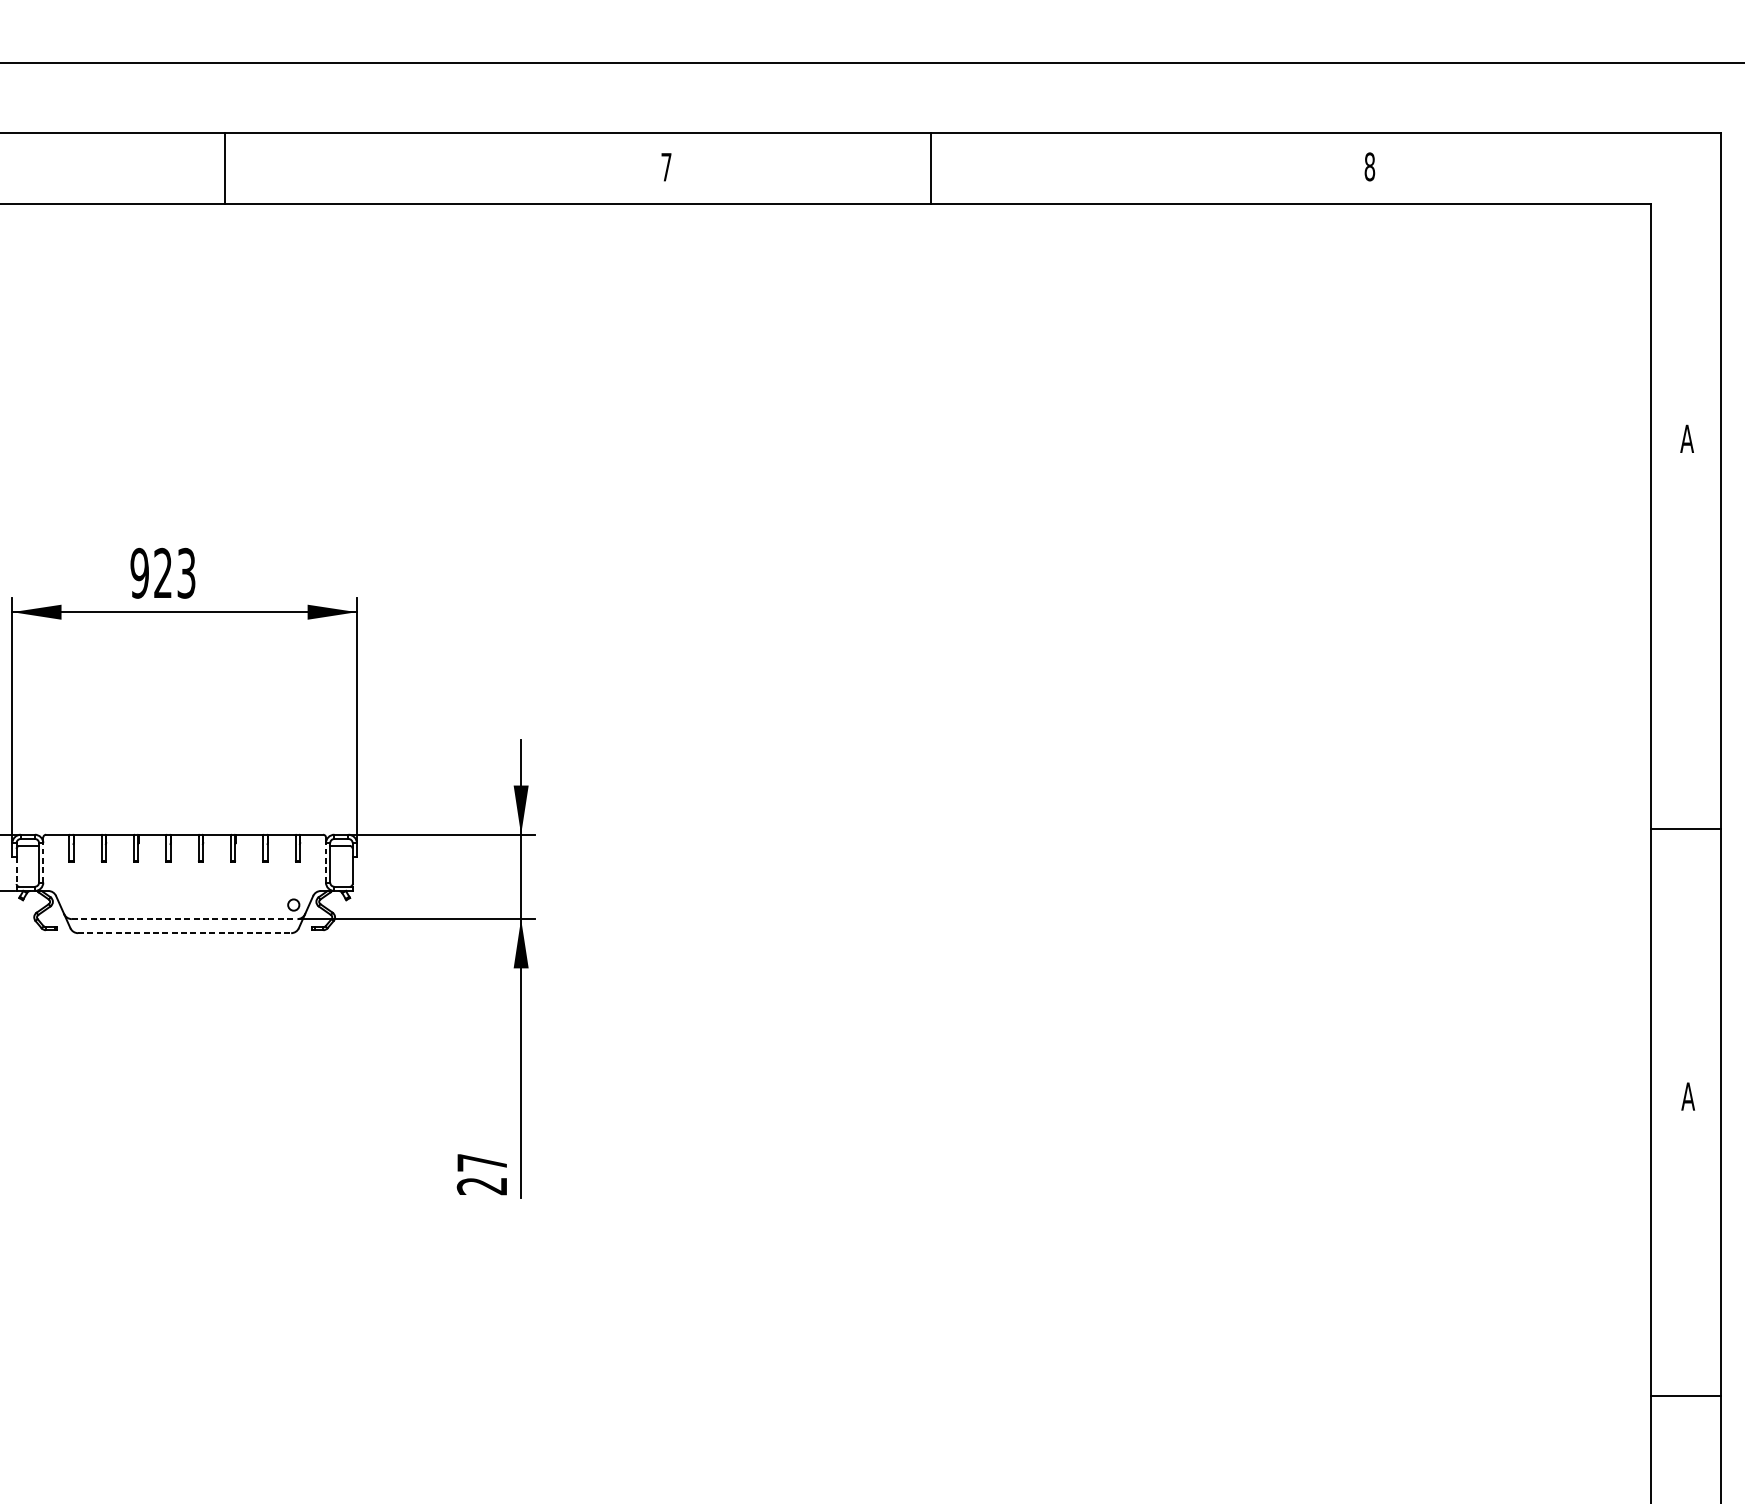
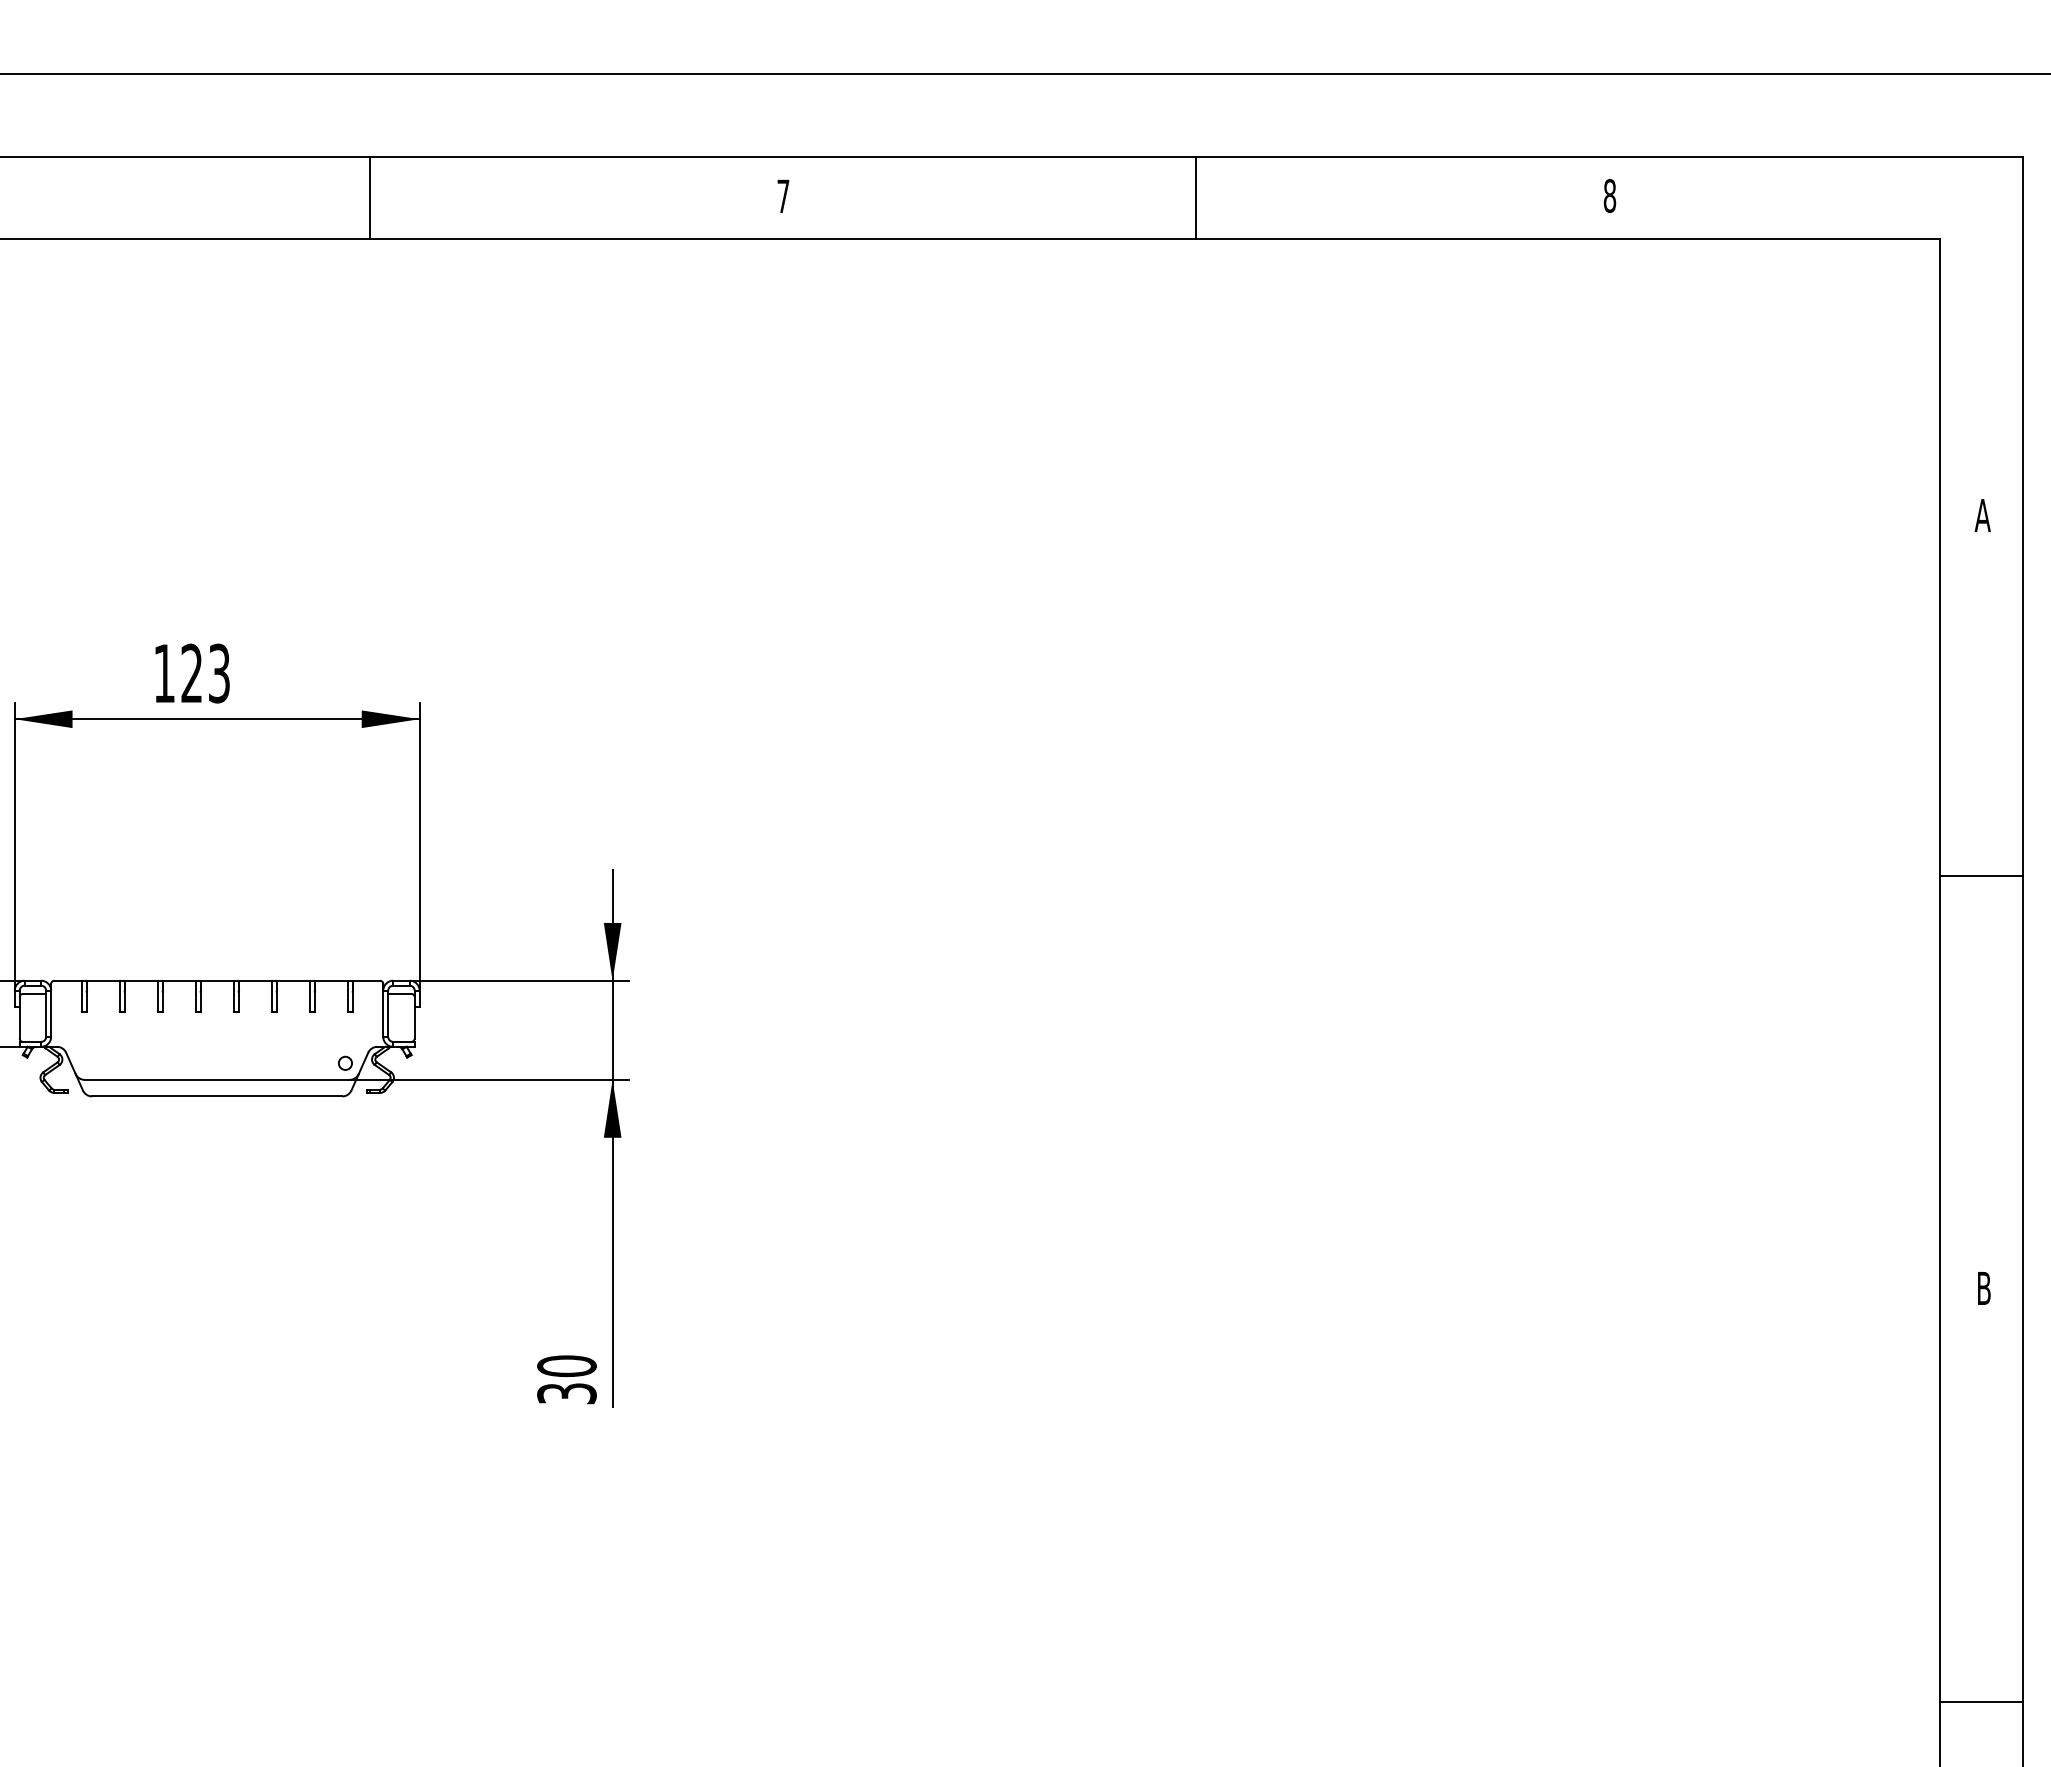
line: (225, 168) -> (370, 197), moved
line: (931, 168) -> (1196, 197), moved
text: (139, 573) -> (164, 673), 923 -> 123
line: (1685, 828) -> (1980, 875), moved
line: (43, 862) -> (51, 1013), dashed -> solid
line: (326, 862) -> (383, 1013), dashed -> solid
line: (16, 870) -> (19, 1022), dashed -> solid
line: (184, 918) -> (217, 1079), dashed -> solid
line: (184, 933) -> (217, 1096), dashed -> solid
text: (1688, 1096) -> (1984, 1288), A -> B
text: (481, 1174) -> (566, 1379), 27 -> 30
line: (1685, 1395) -> (1980, 1701), moved

